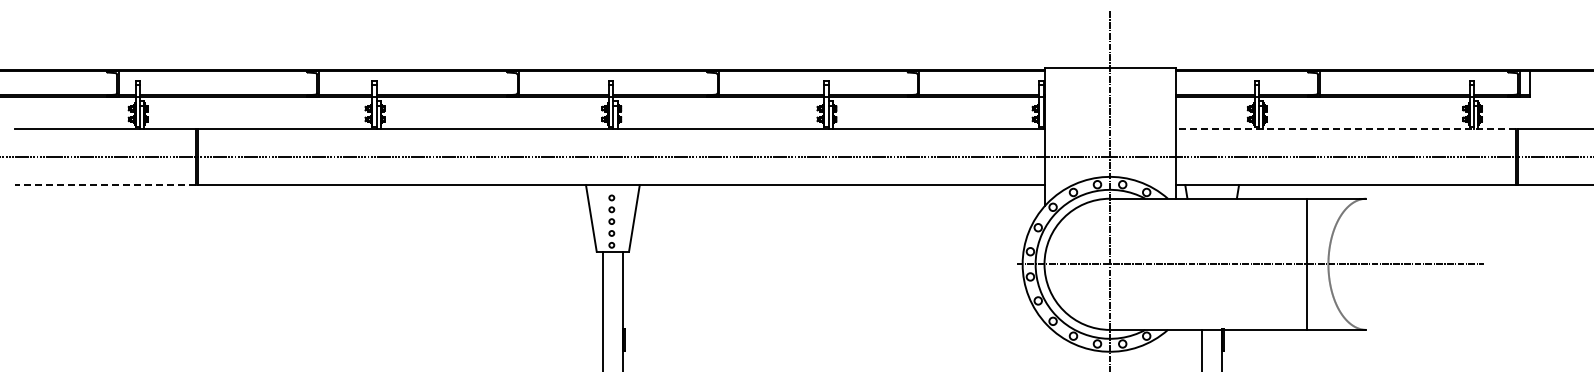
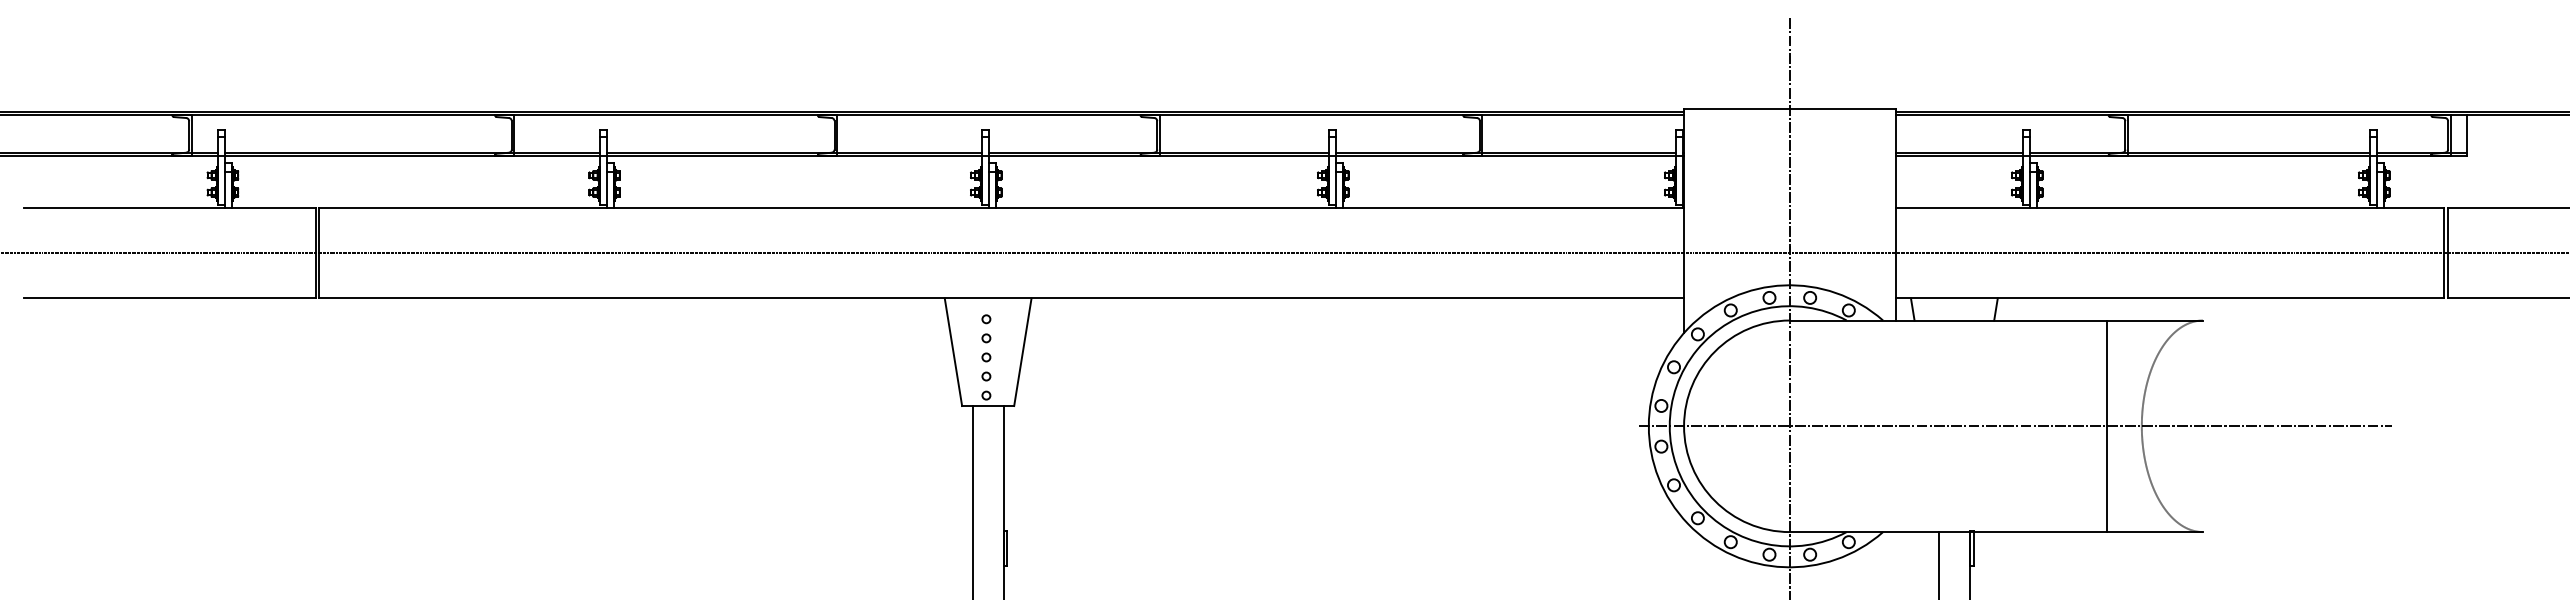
line: (1345, 129) -> (2169, 208), dashed -> solid
line: (104, 185) -> (168, 299), dashed -> solid

